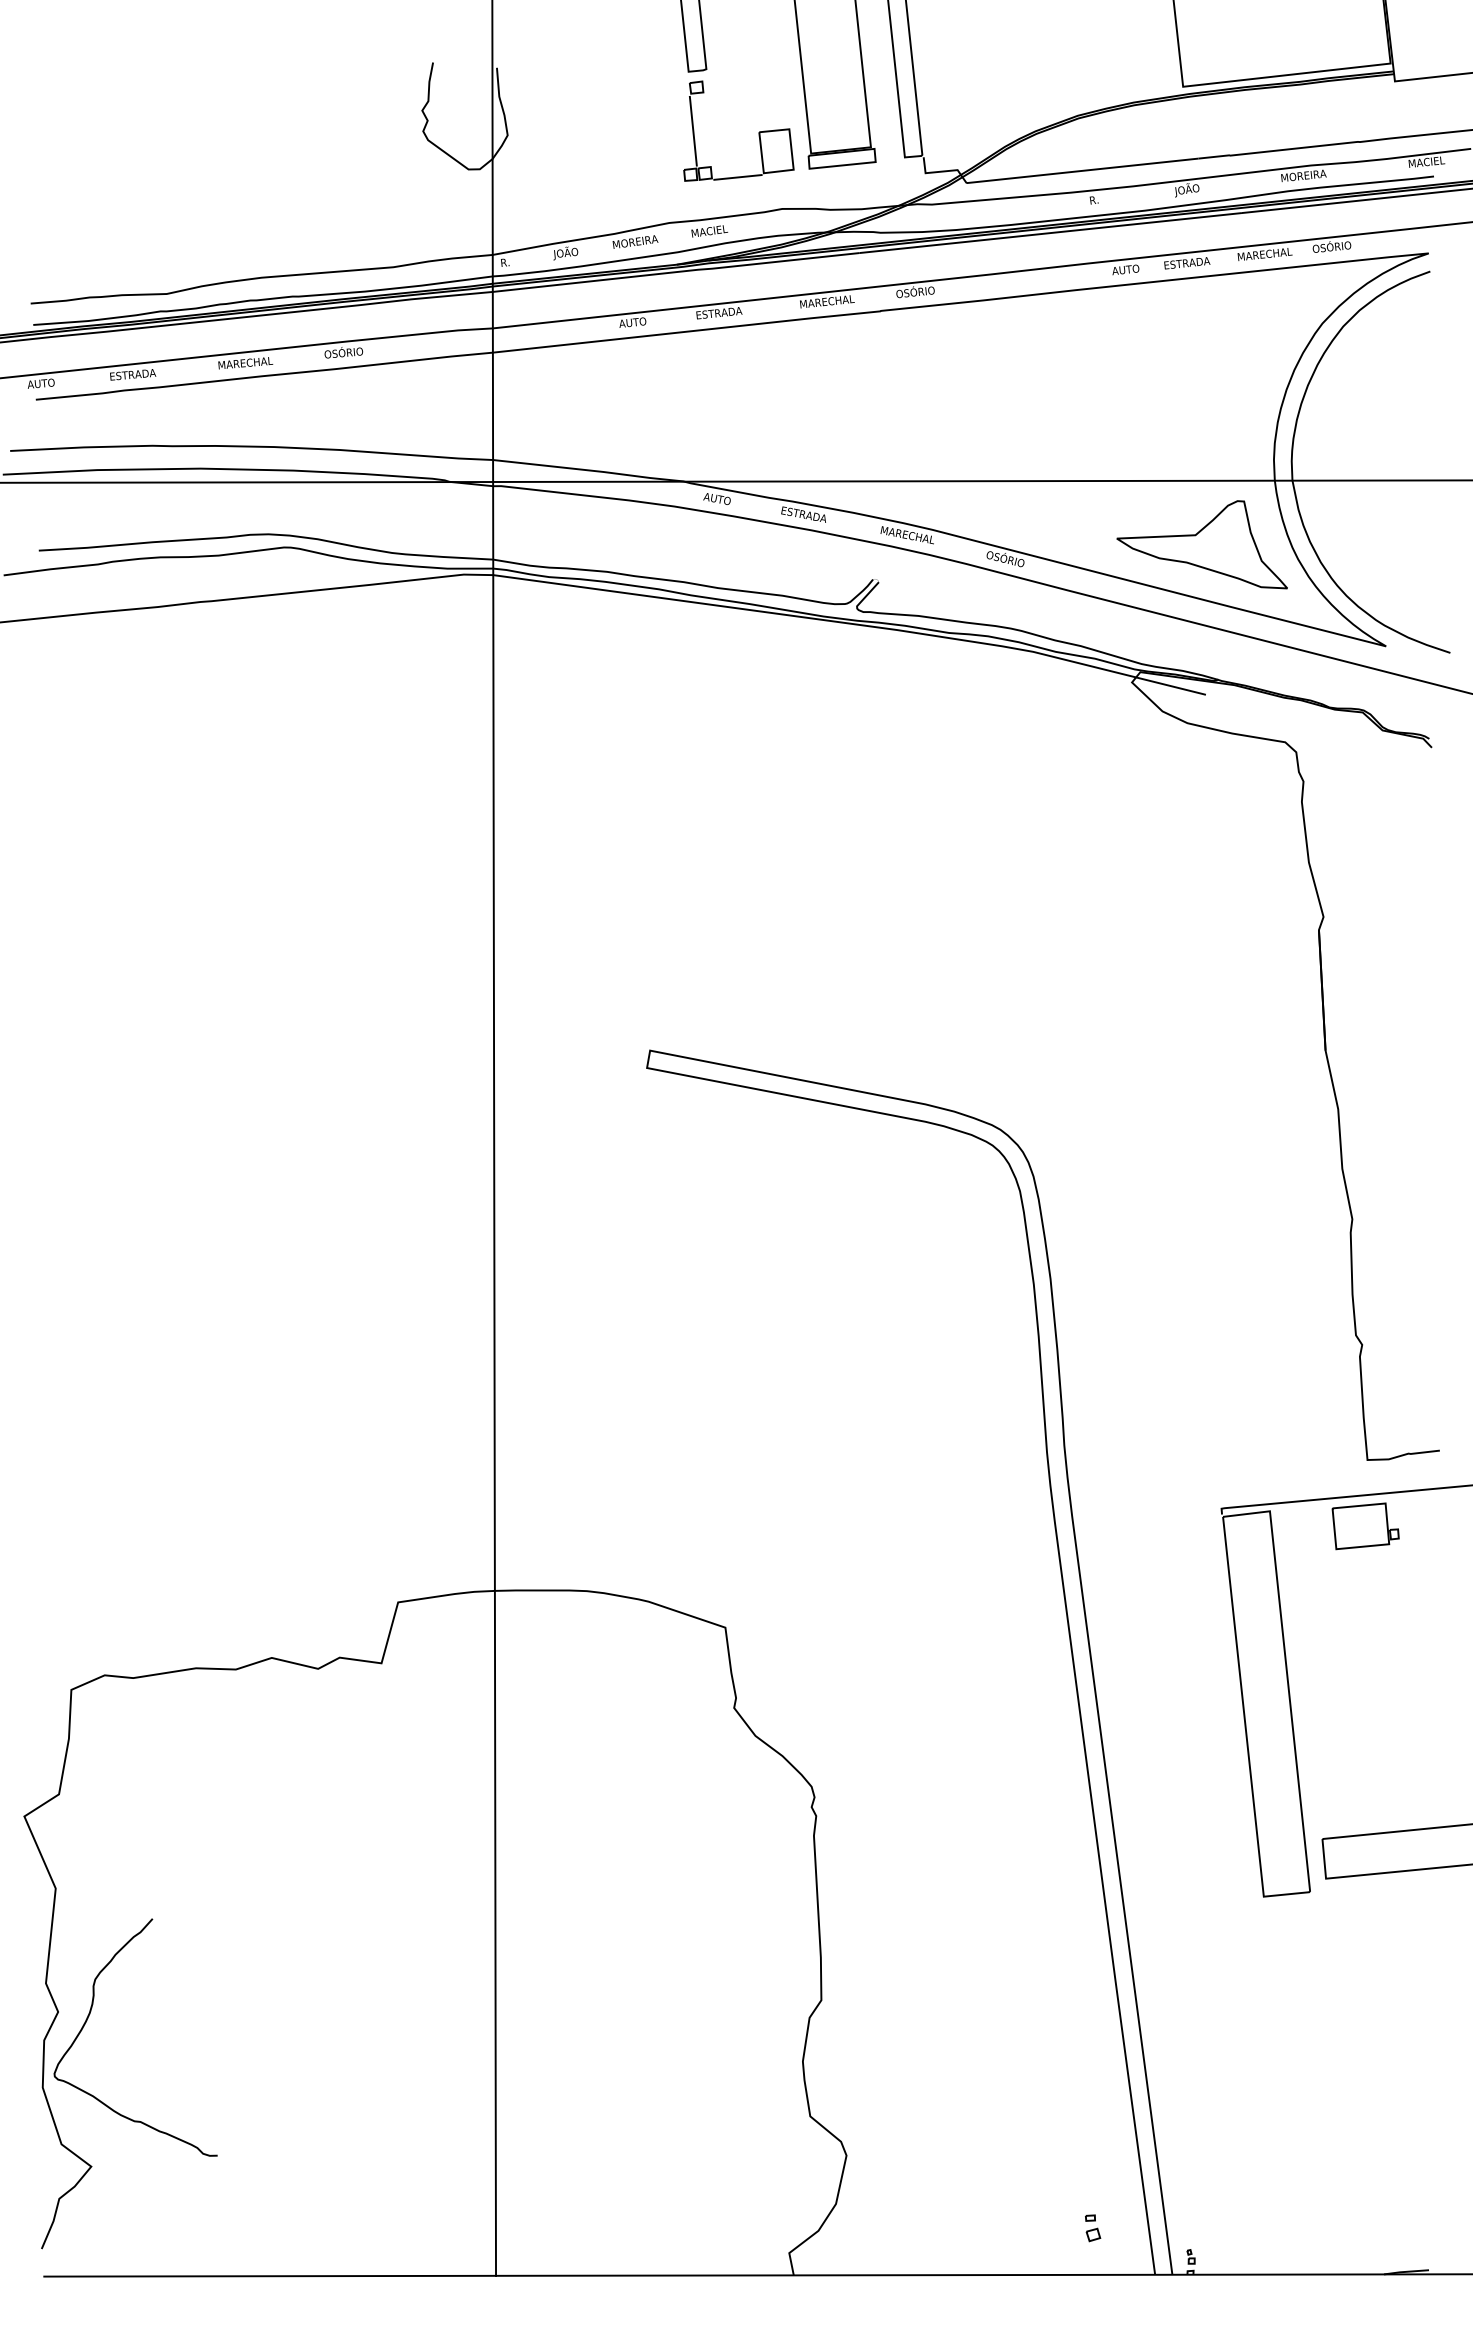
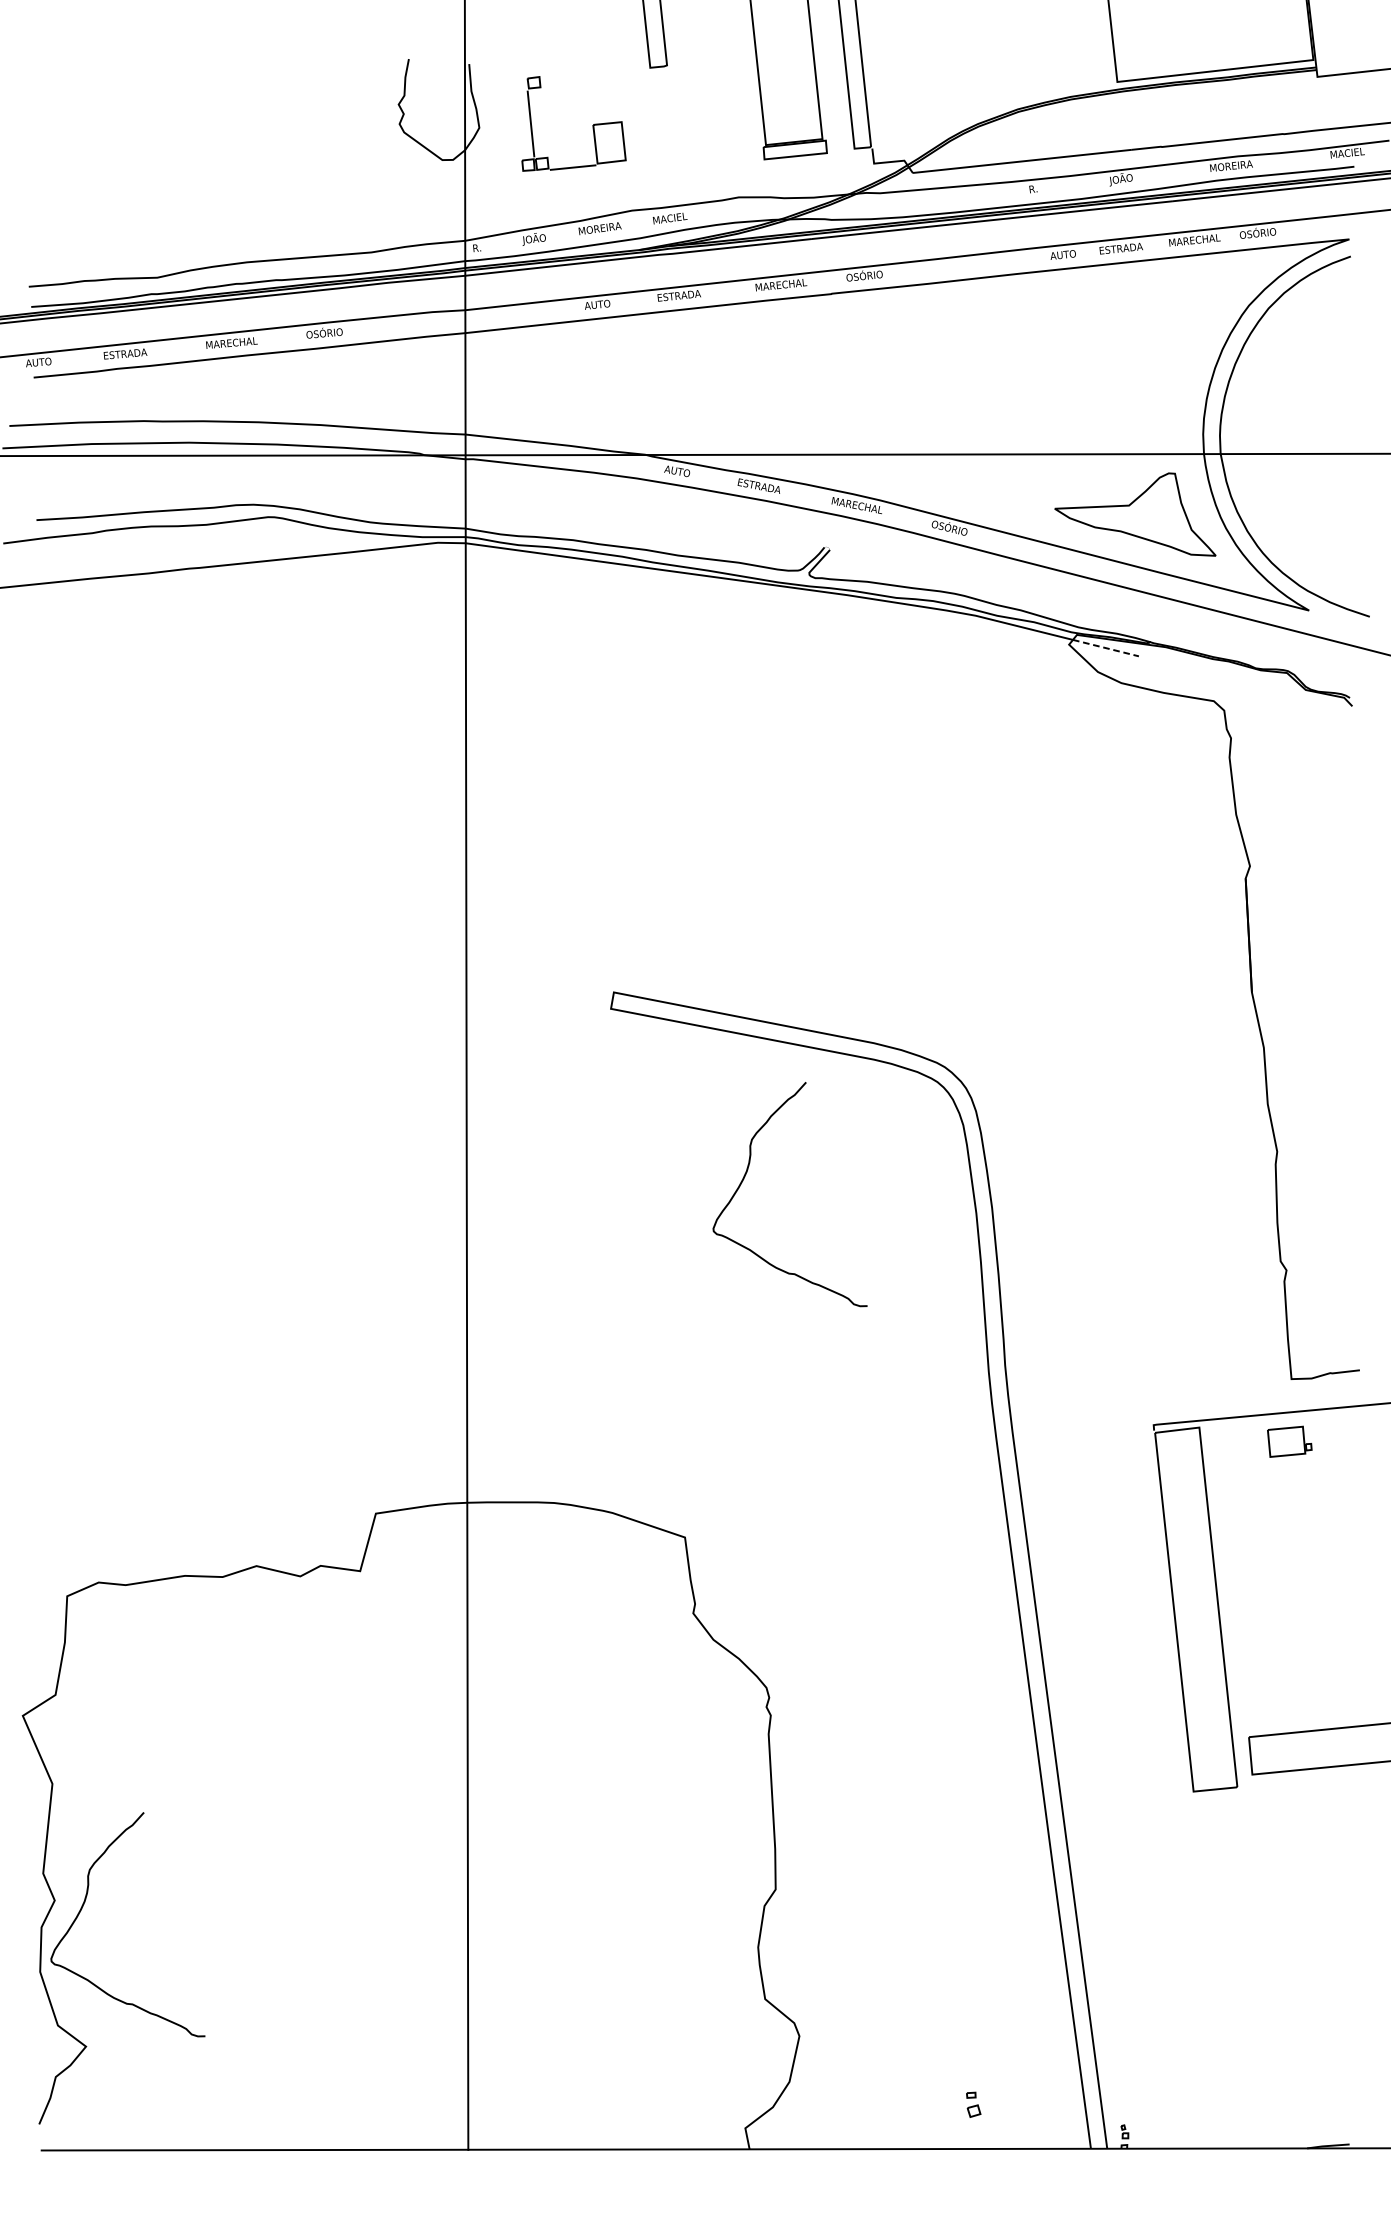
part: (758, 132) -> (592, 125), moved
line: (1171, 686) -> (1106, 648), solid -> dashed
curve: (791, 1241) -> (747, 1172), added
part: (1365, 1526) -> (1289, 1441), size x0.7
part: (1093, 2228) -> (974, 2105), moved

